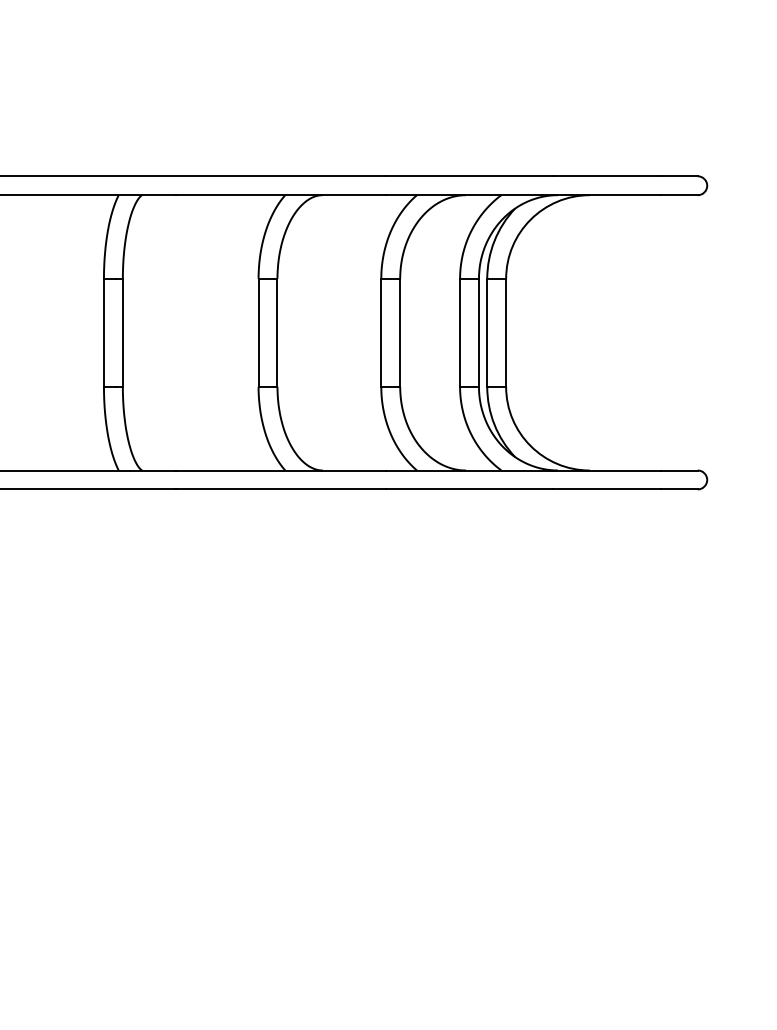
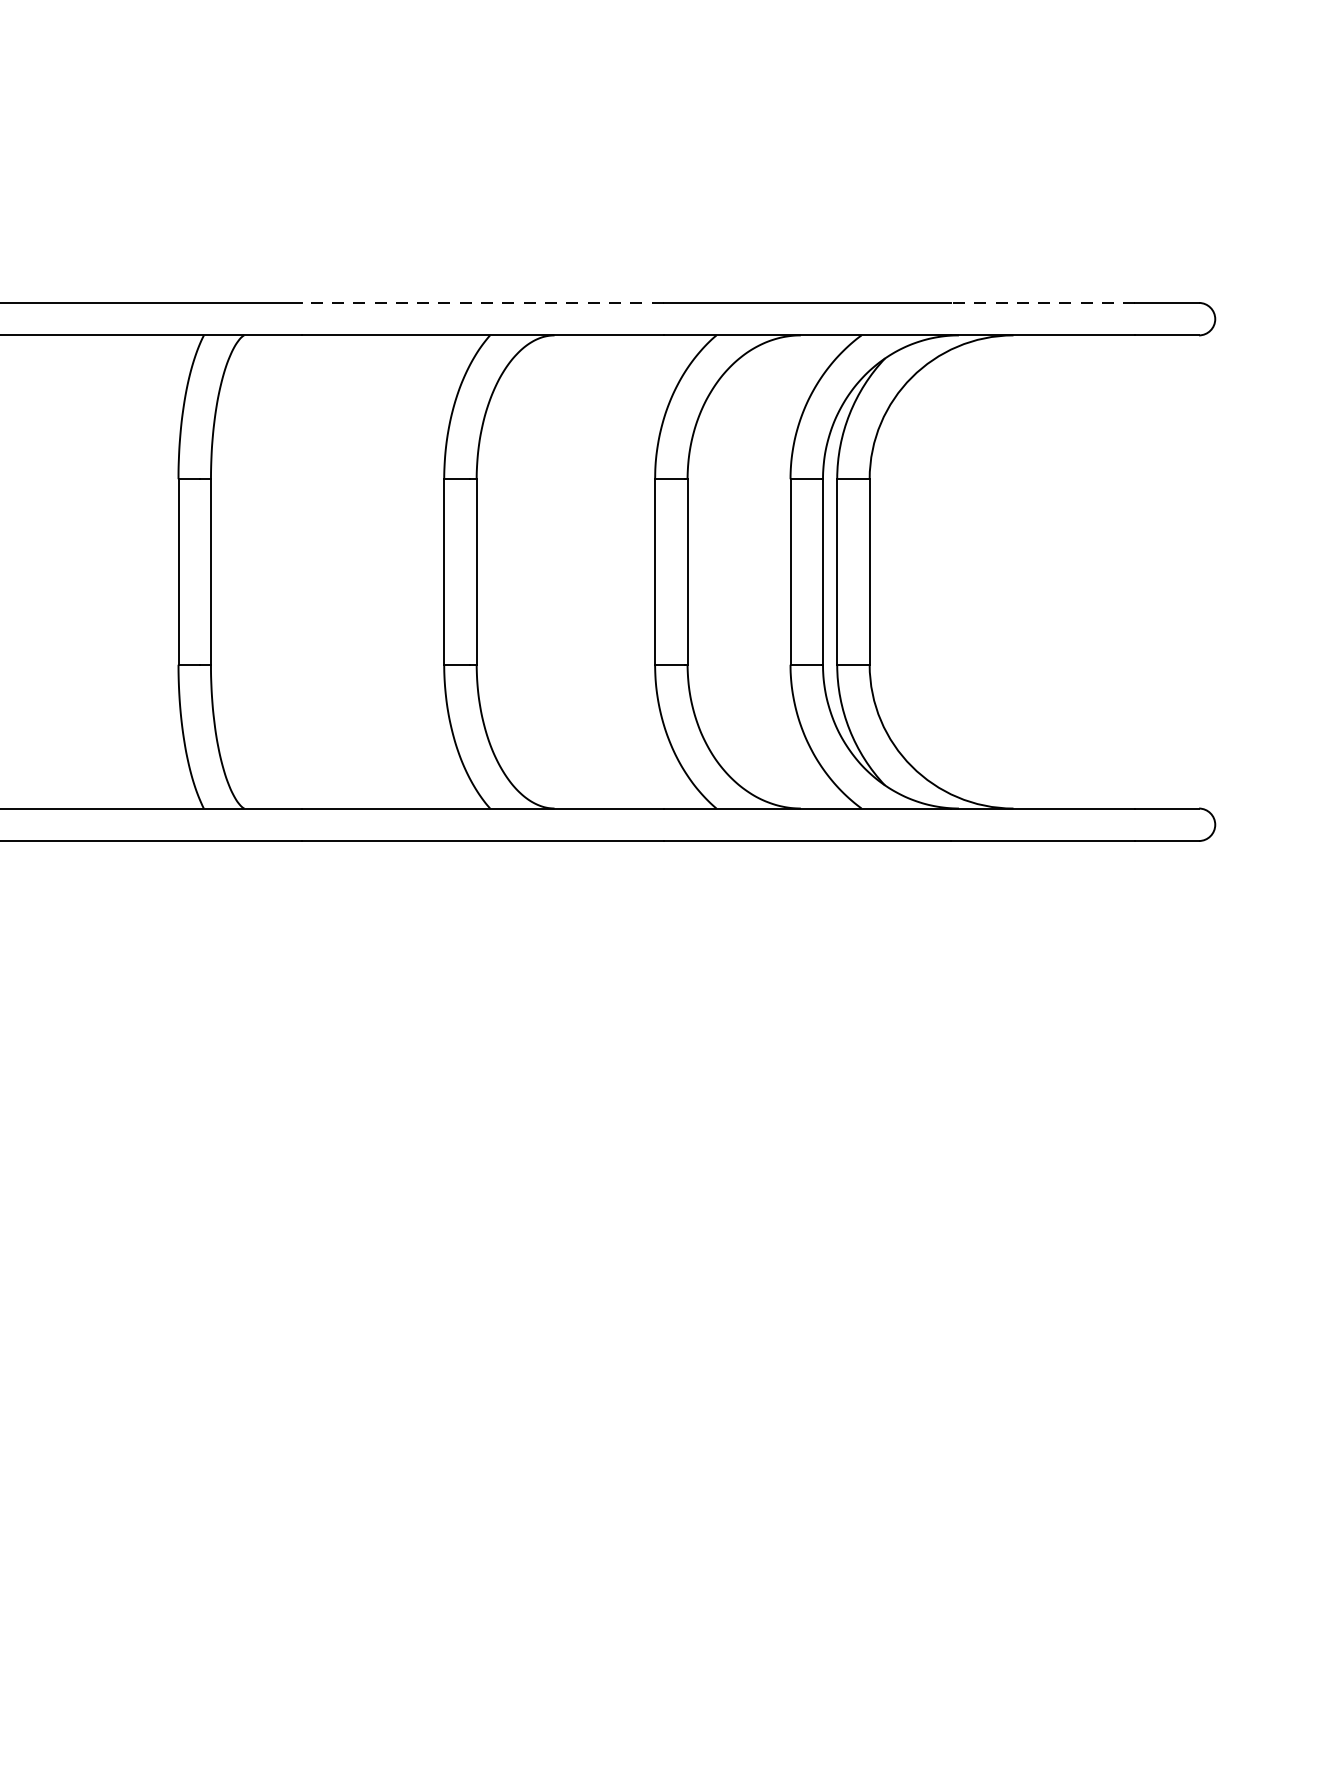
line: (280, 176) -> (481, 303), solid -> dashed
line: (607, 176) -> (1043, 303), solid -> dashed

